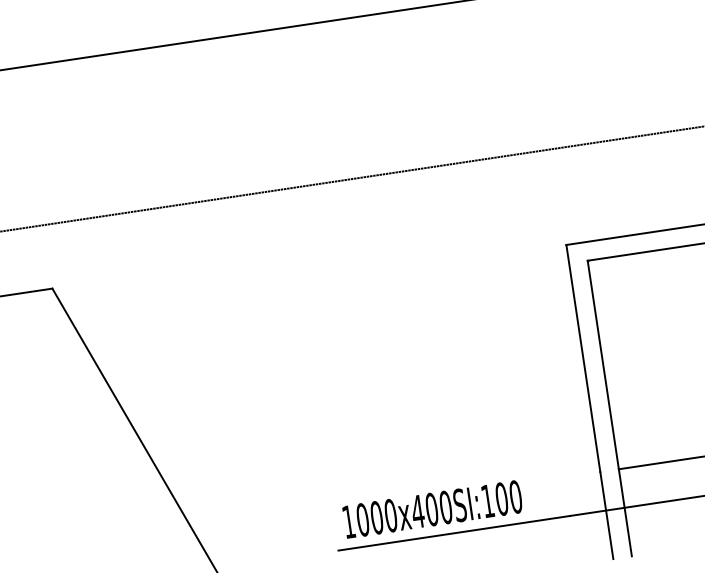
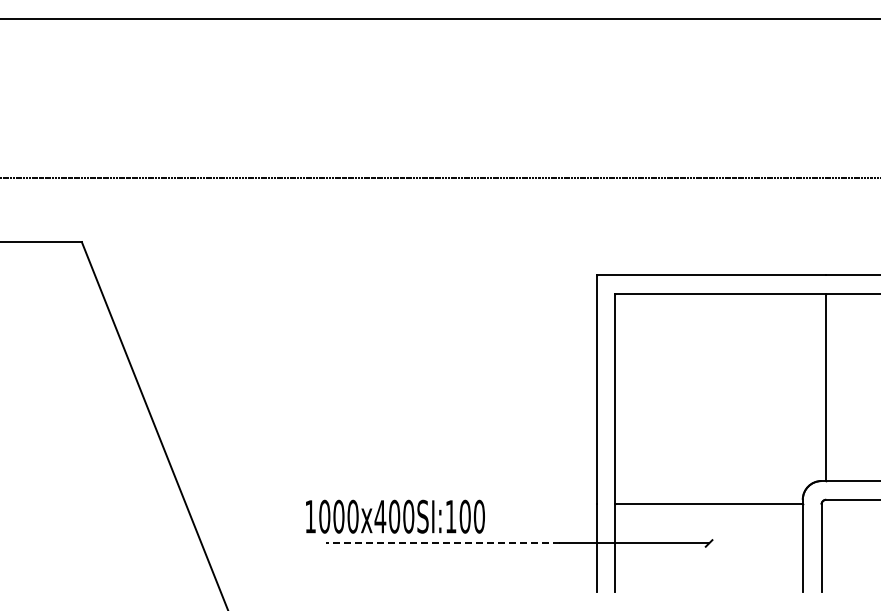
text: (432, 509) -> (395, 516), moved
line: (453, 533) -> (442, 543), solid -> dashed

